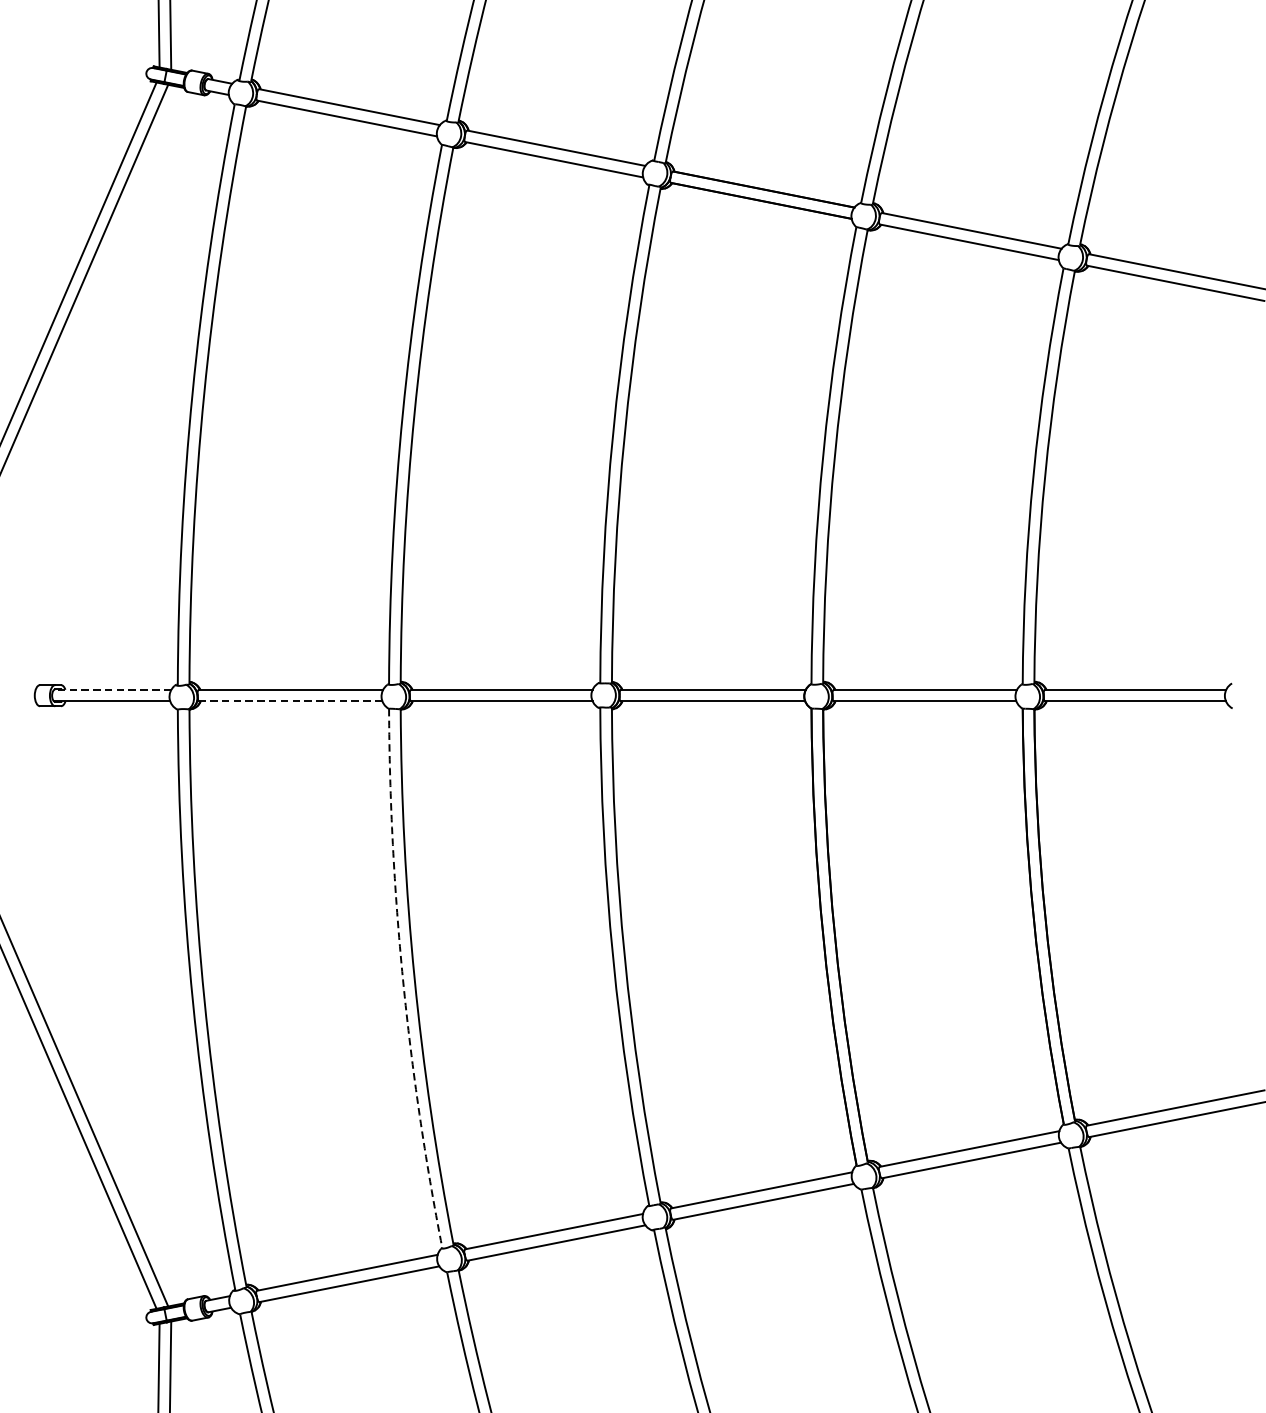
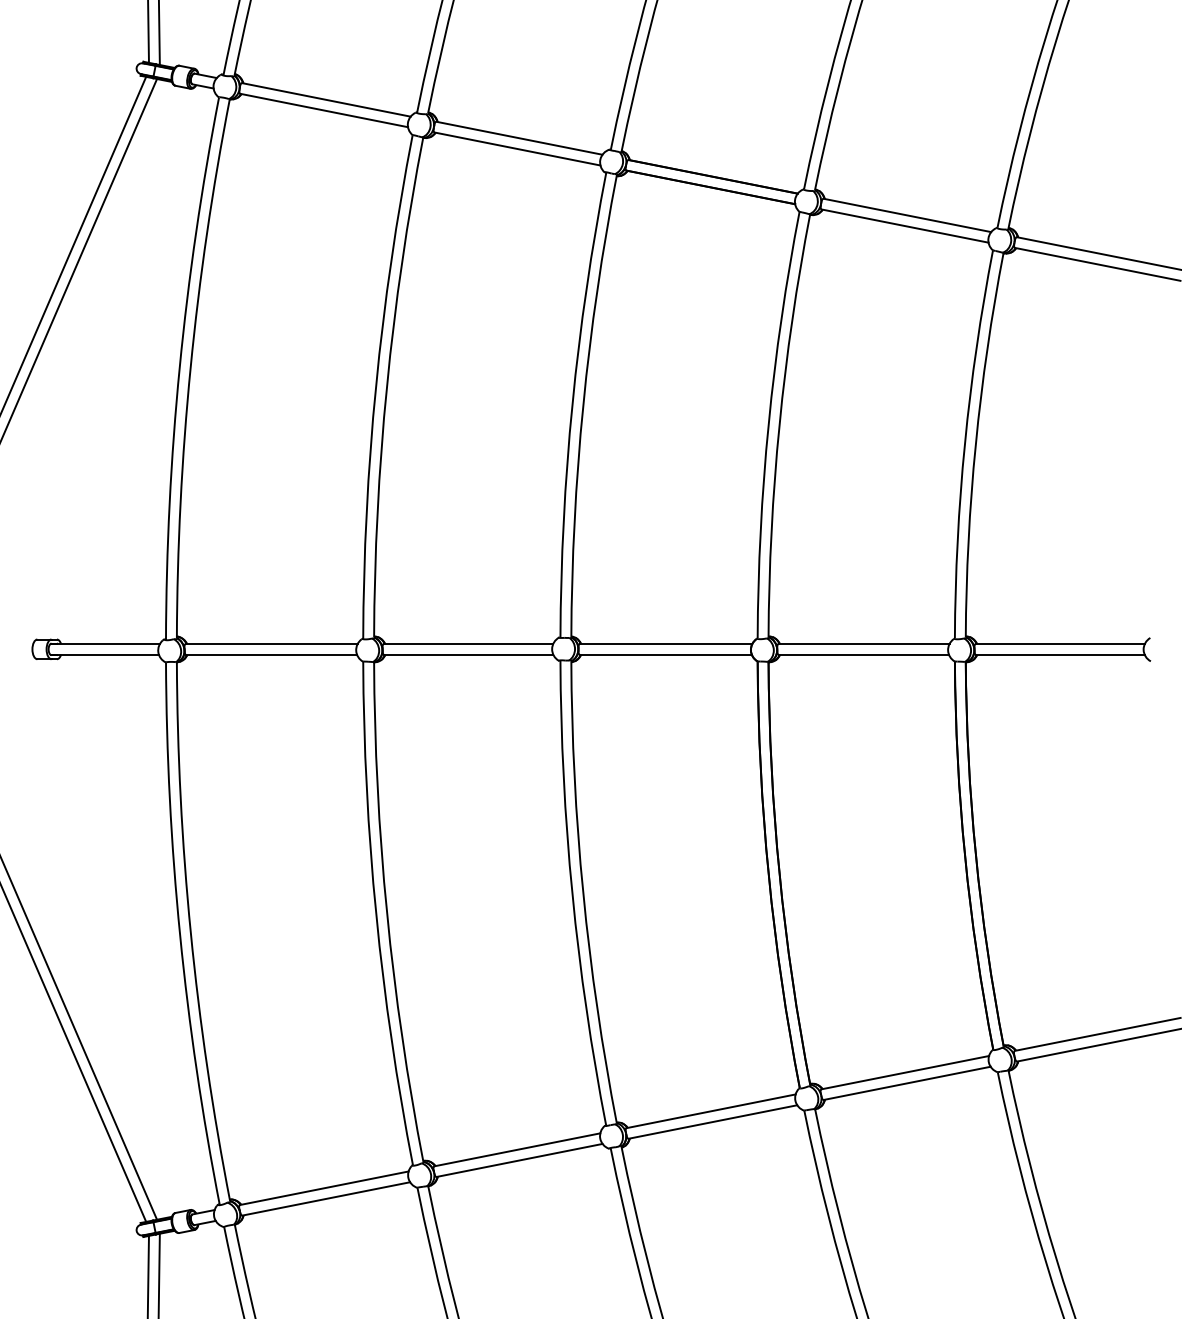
line: (113, 689) -> (105, 643), dashed -> solid
line: (290, 701) -> (271, 654), dashed -> solid
arc: (403, 979) -> (376, 914), dashed -> solid

